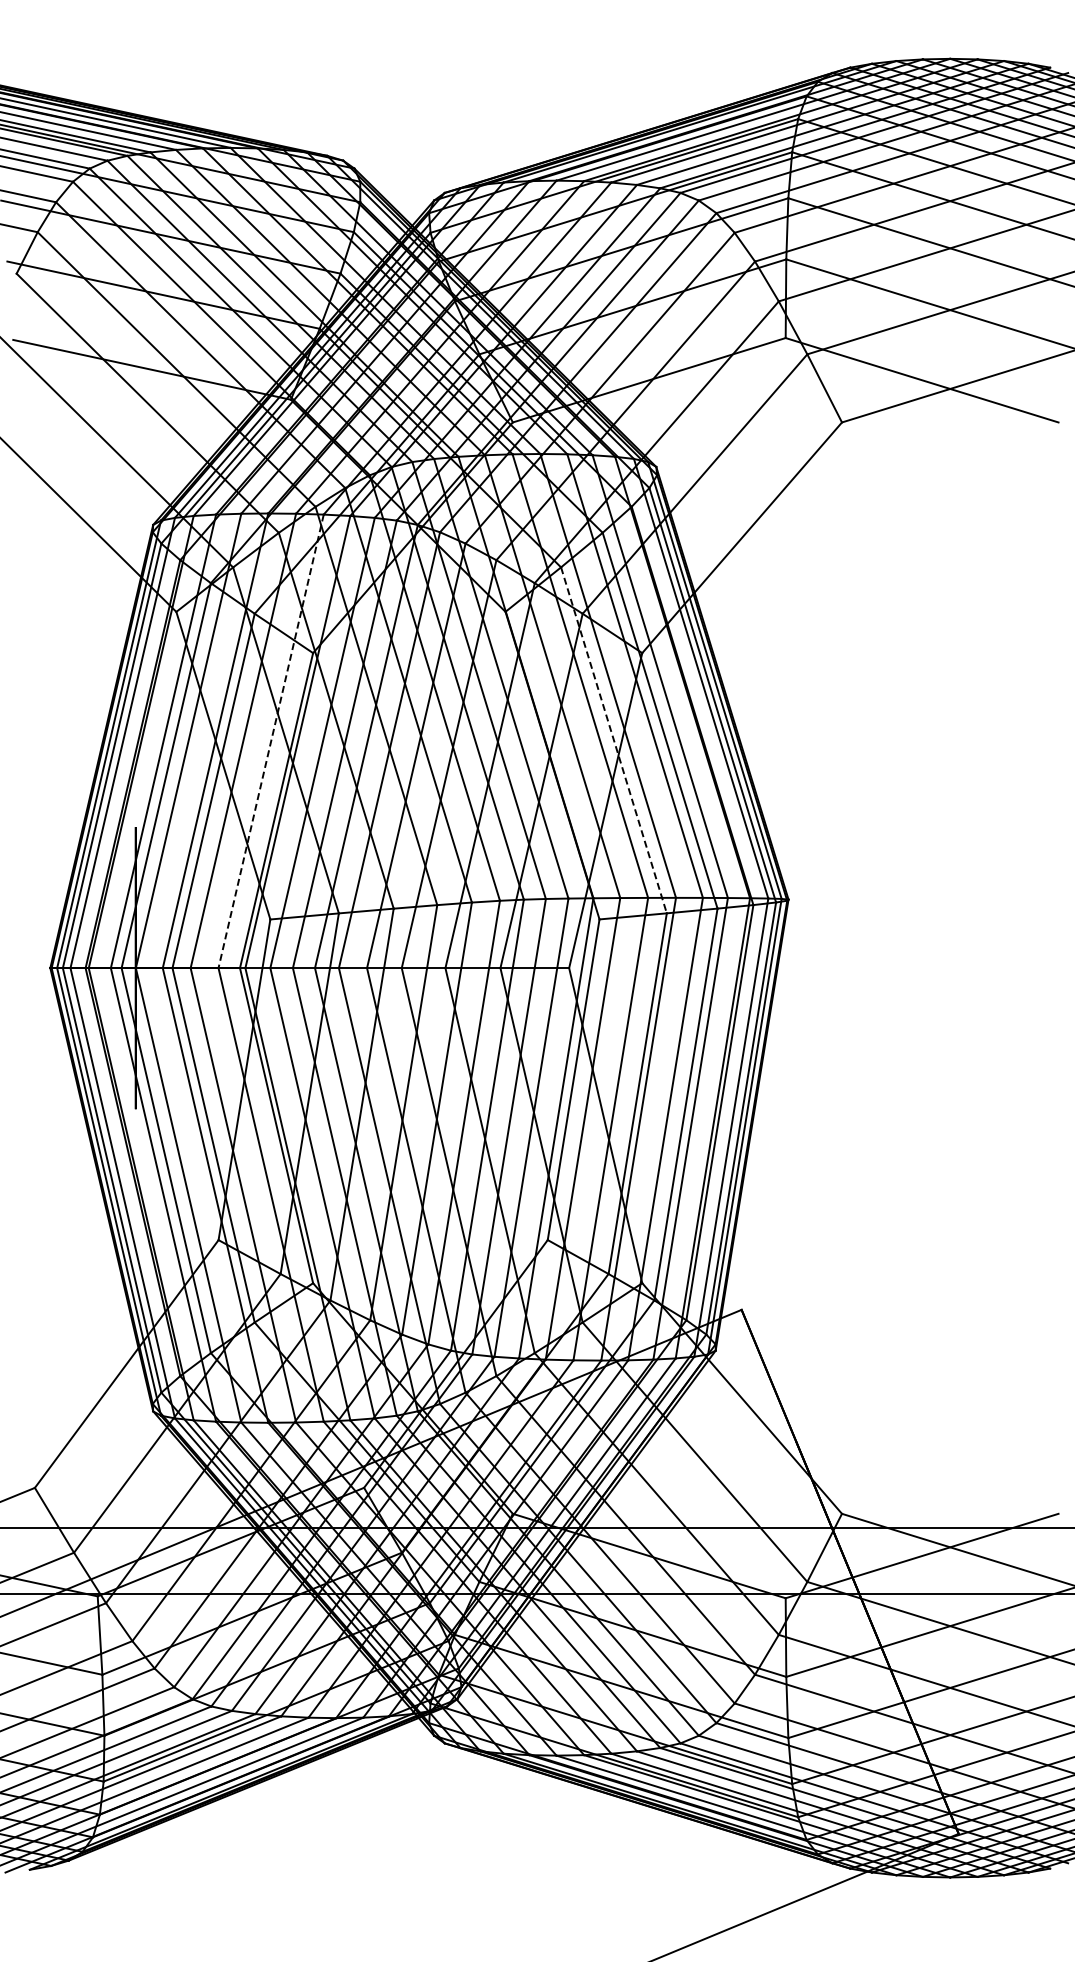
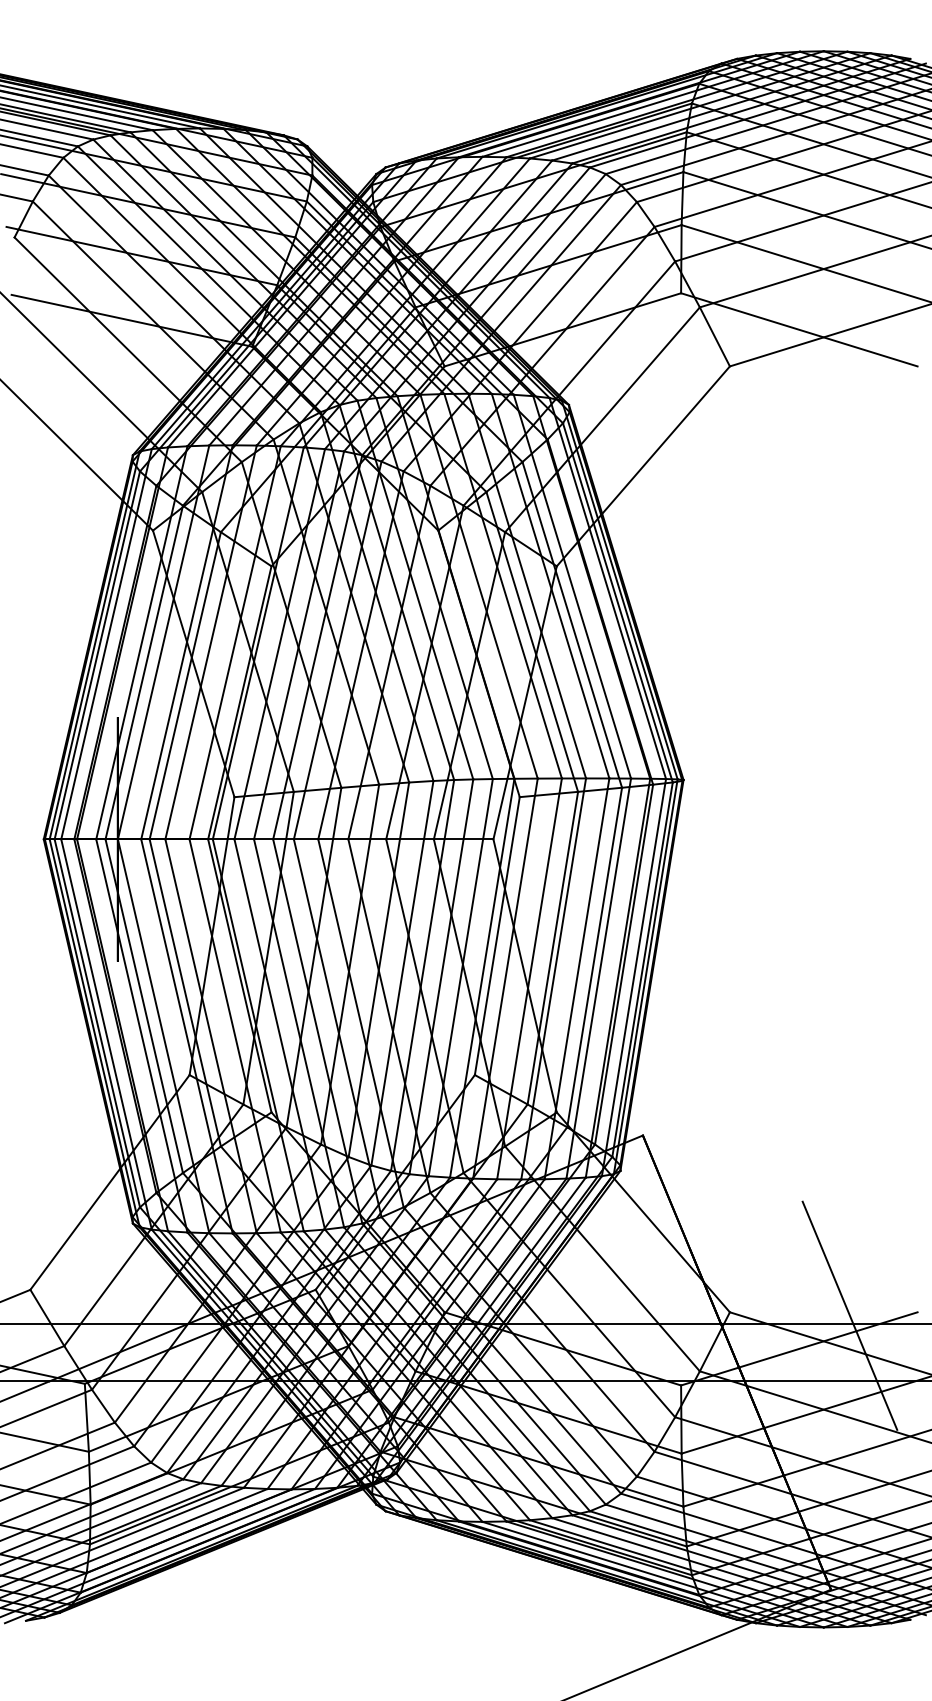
line: (613, 740) -> (531, 642), dashed -> solid
line: (271, 741) -> (235, 642), dashed -> solid
line: (980, 1517) -> (849, 1315), added

